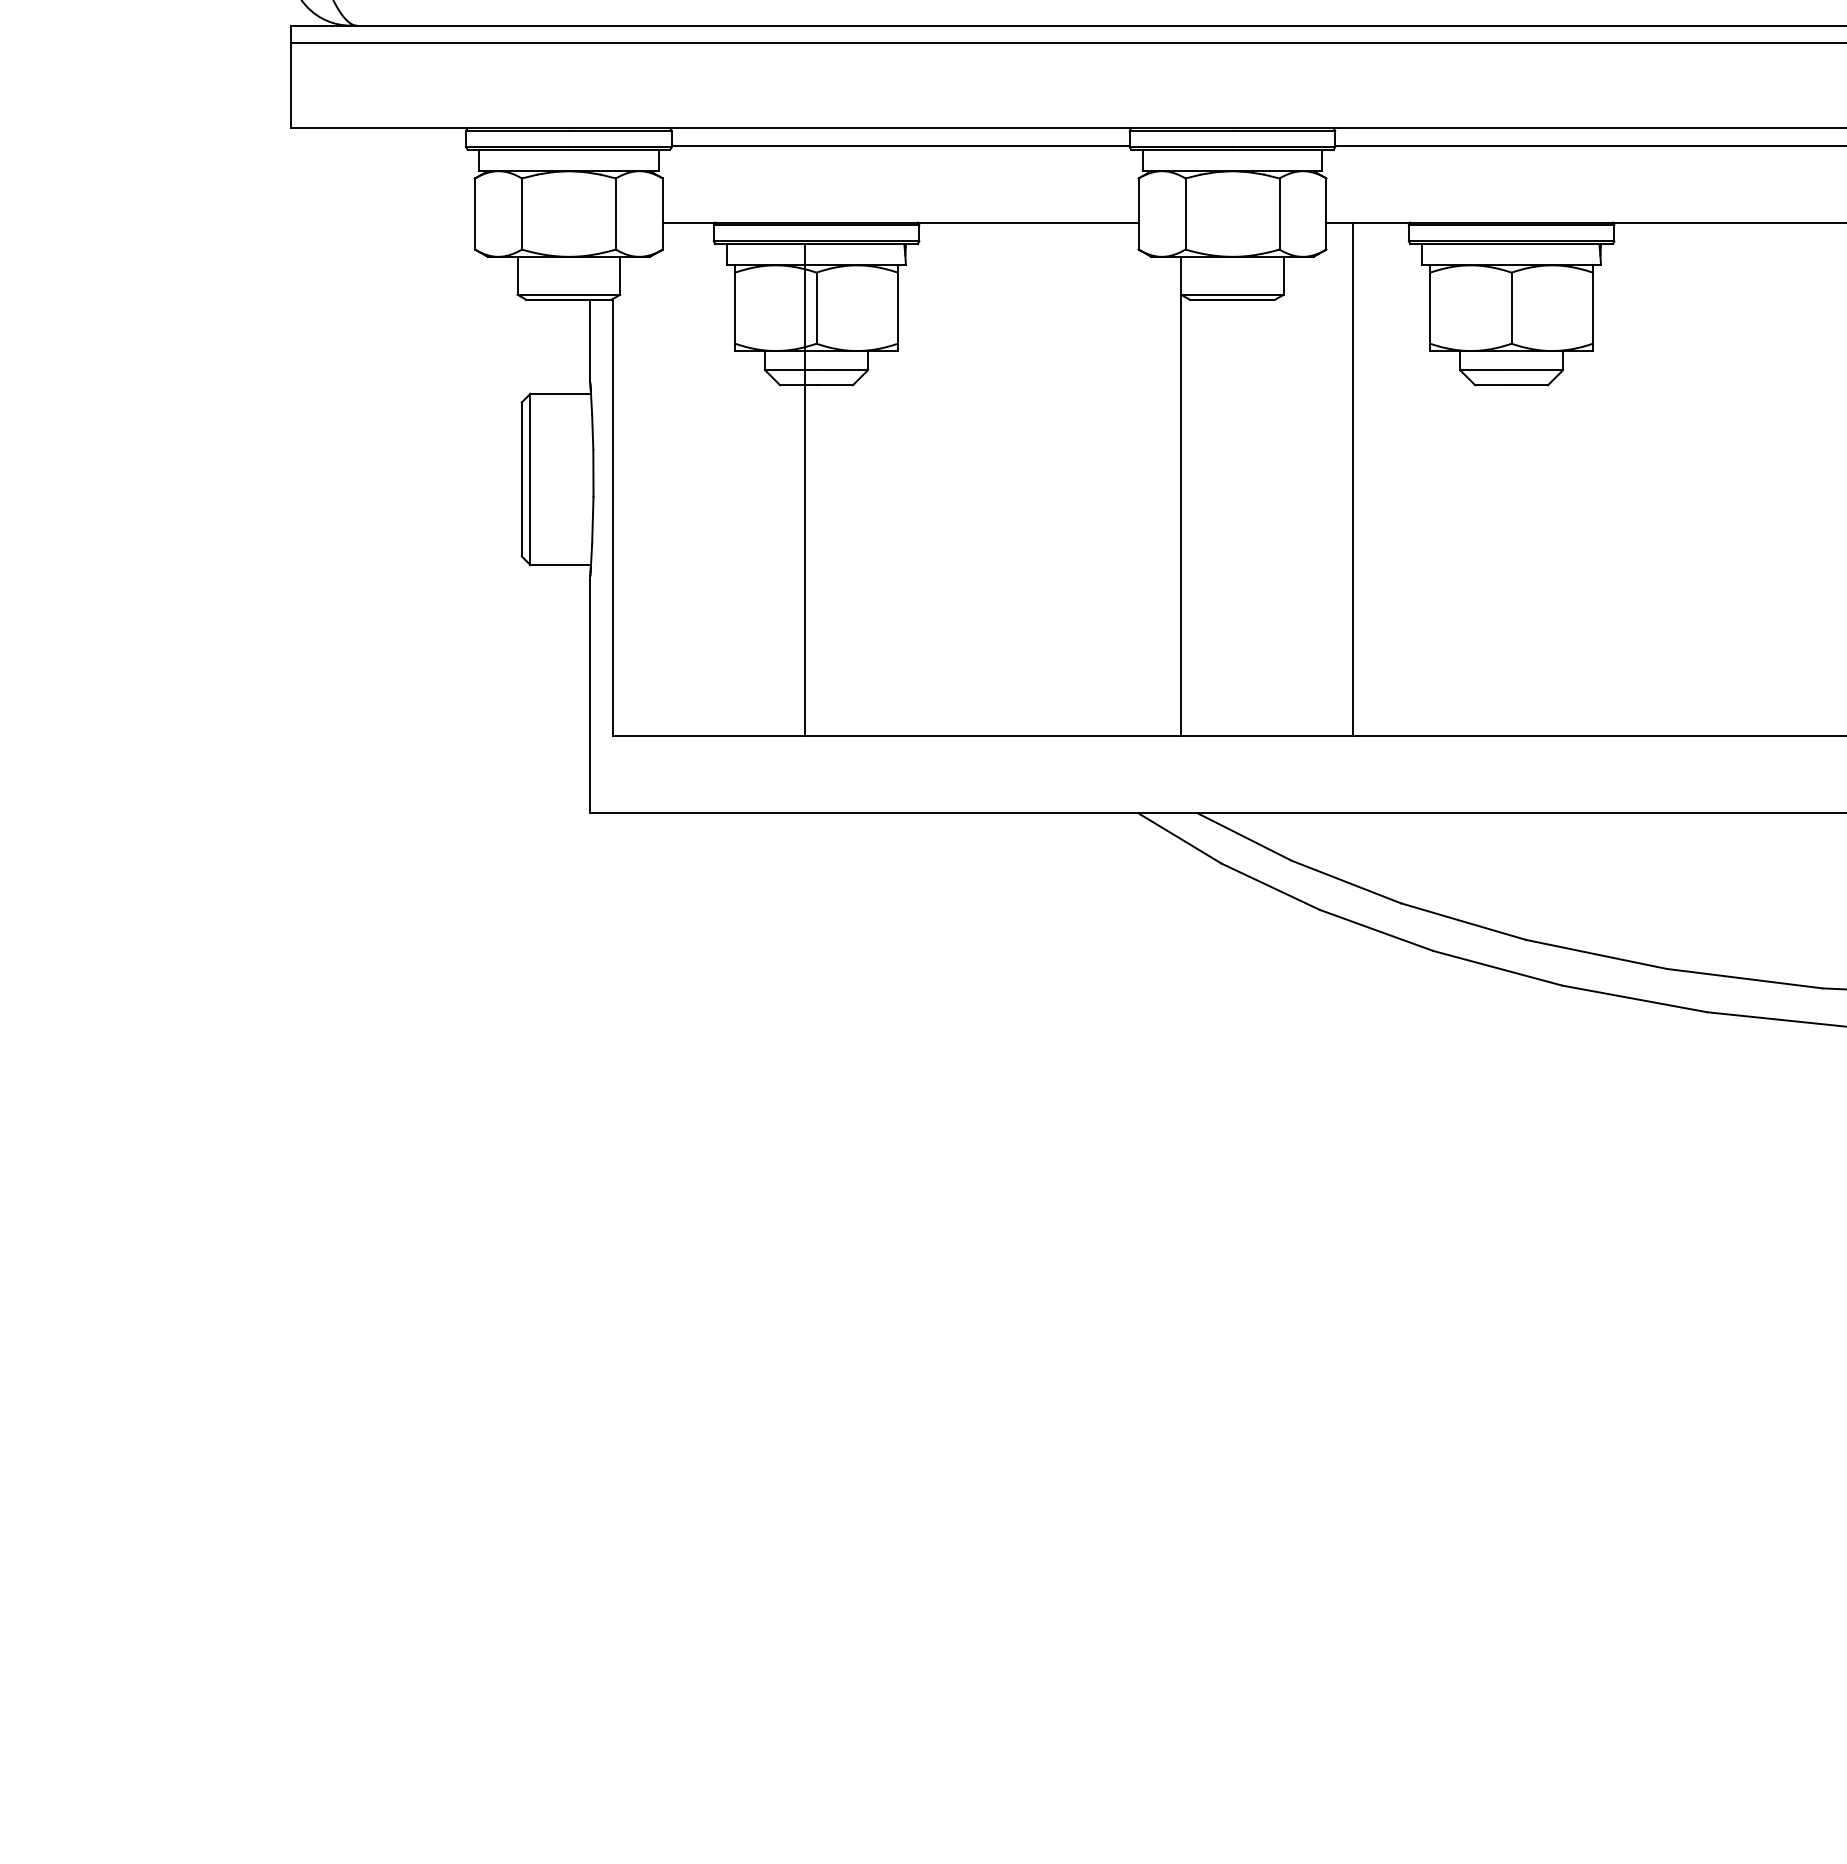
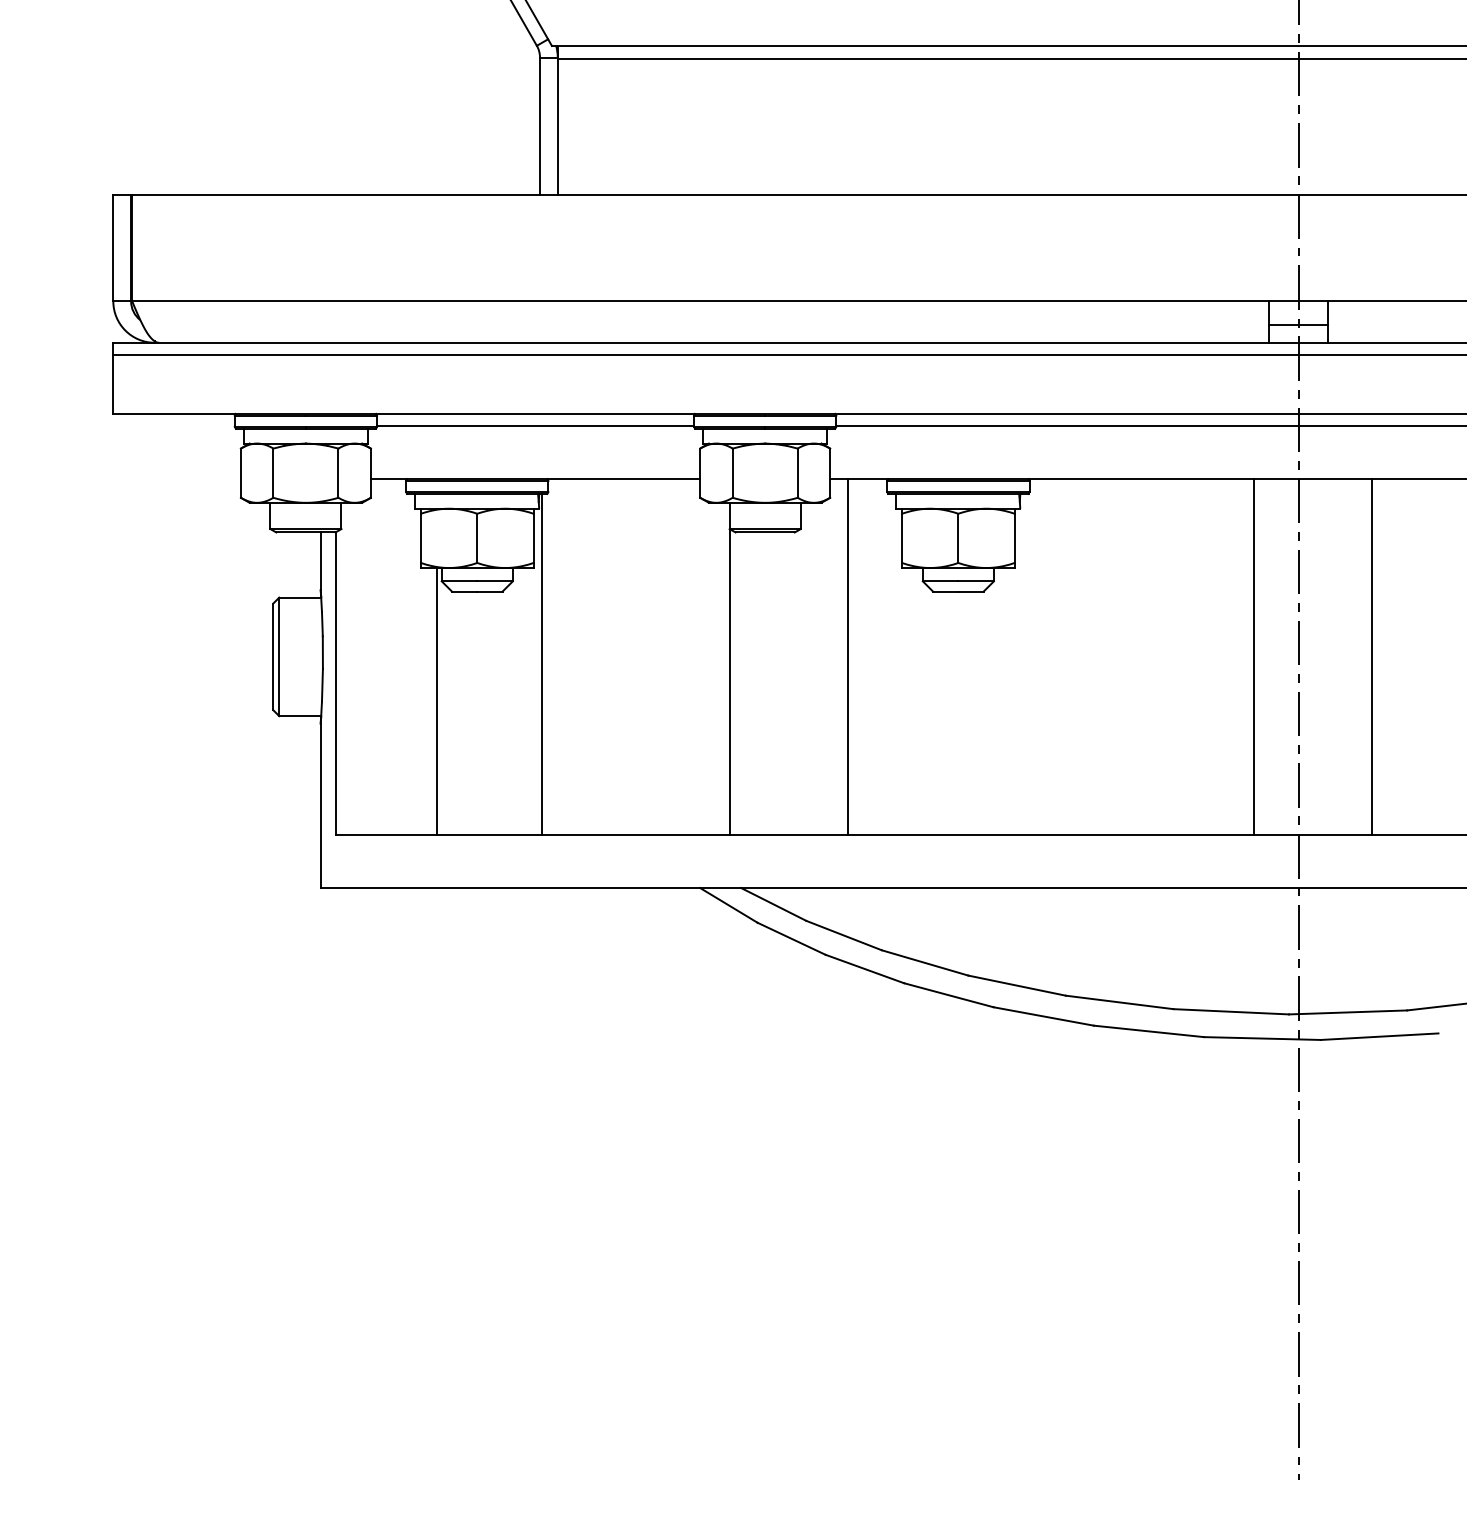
line: (805, 488) -> (542, 663), moved
line: (759, 543) -> (437, 701), added

